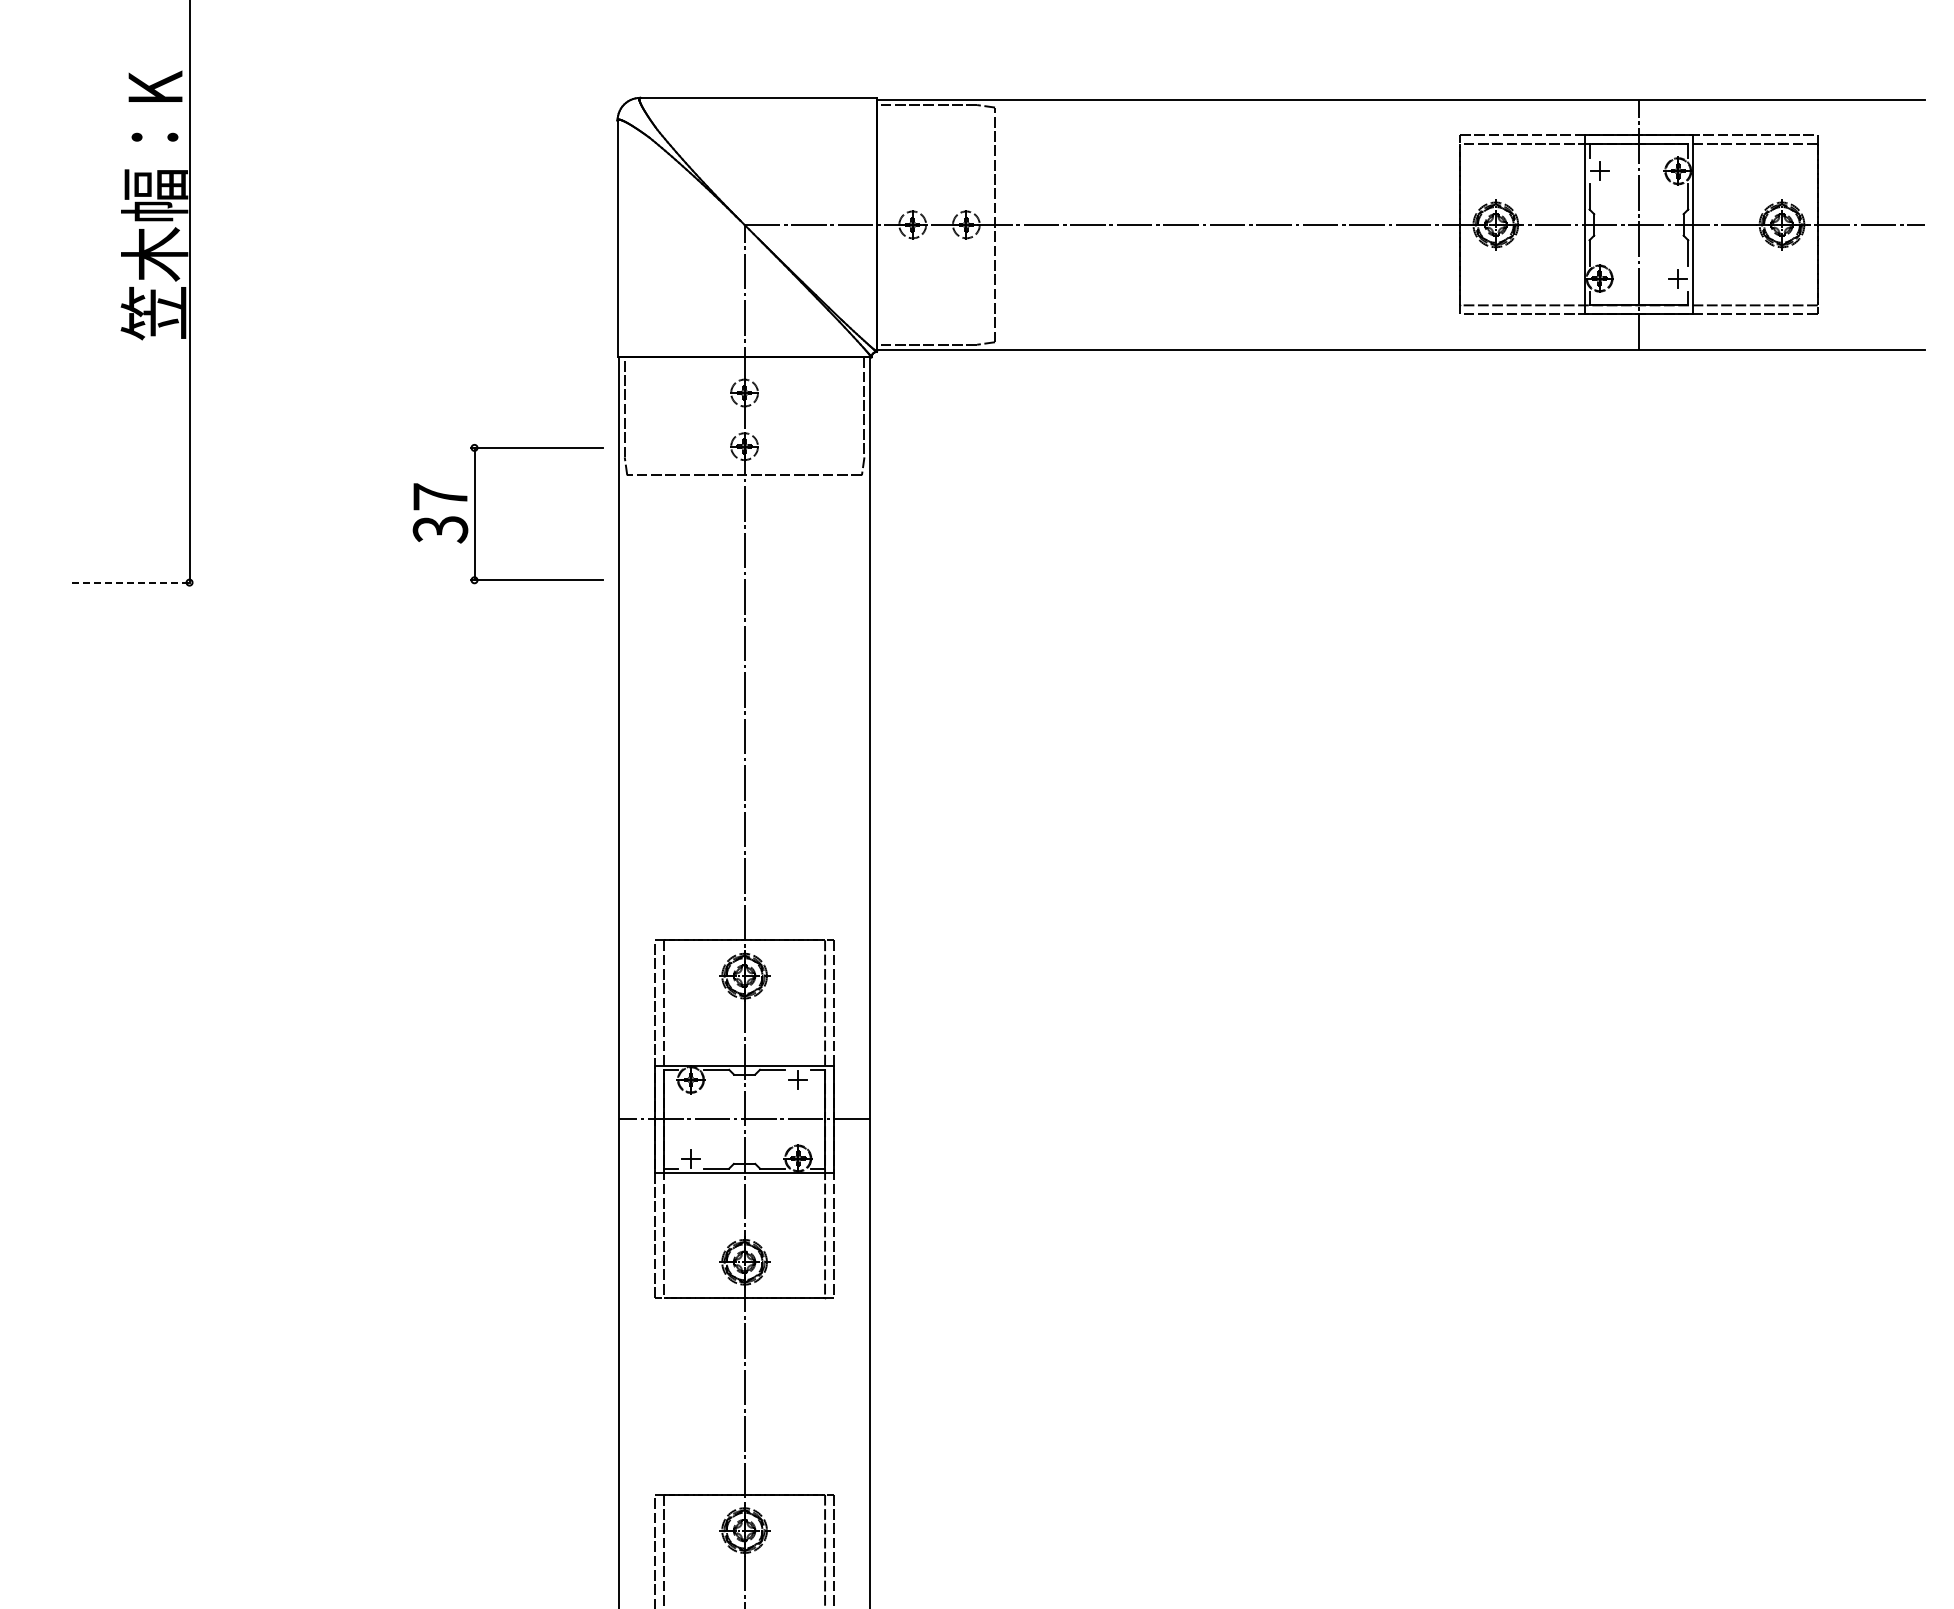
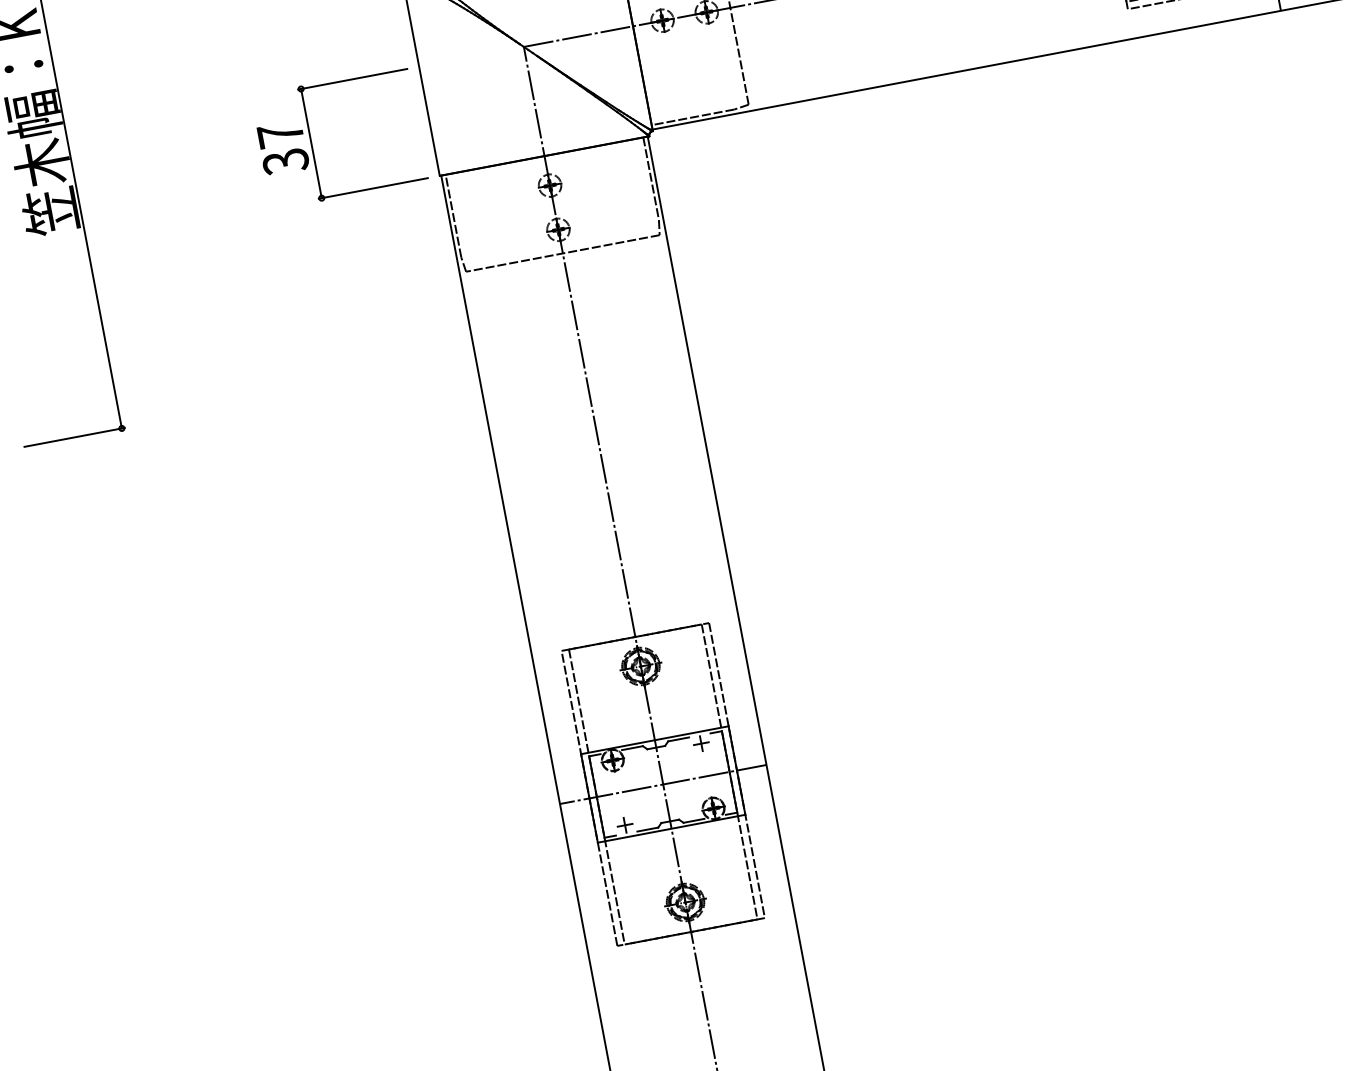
part: (475, 514) -> (312, 143), moved
line: (132, 582) -> (74, 437), dashed -> solid

